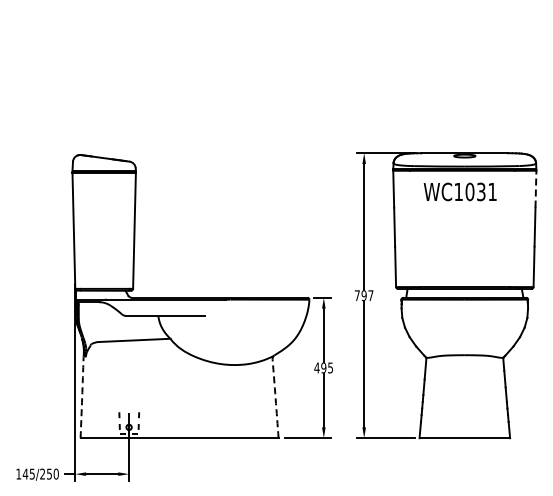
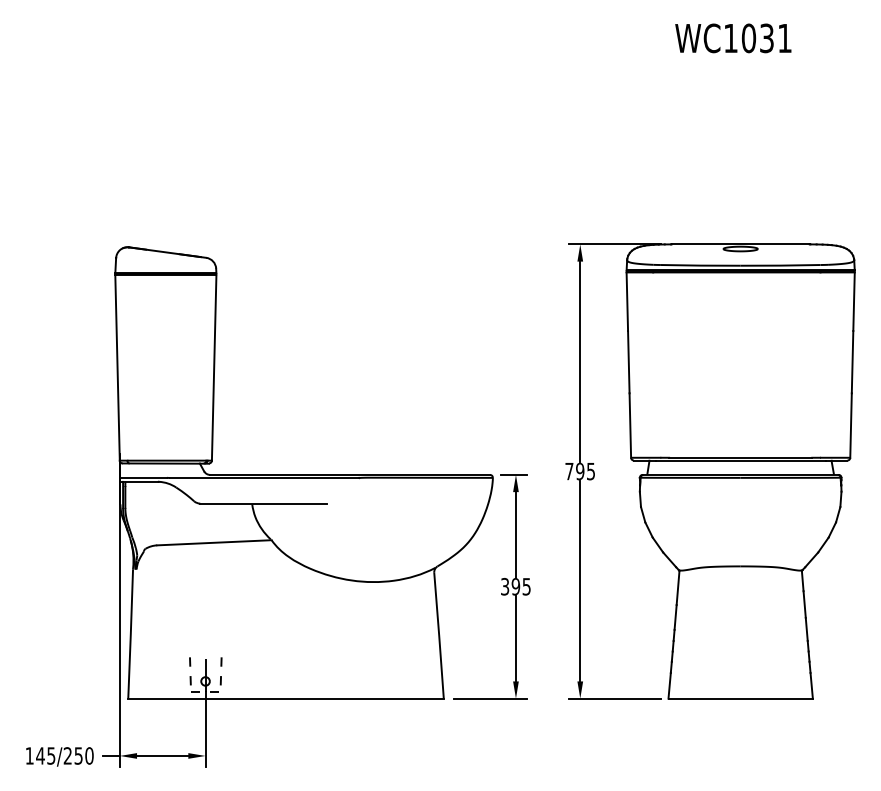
line: (535, 188) -> (853, 300), dashed -> solid
text: (459, 191) -> (732, 37), moved
text: (370, 295) -> (590, 471), 797 -> 795
text: (316, 367) -> (504, 585), 495 -> 395
arc: (82, 397) -> (131, 633), dashed -> solid
arc: (275, 398) -> (438, 635), dashed -> solid

